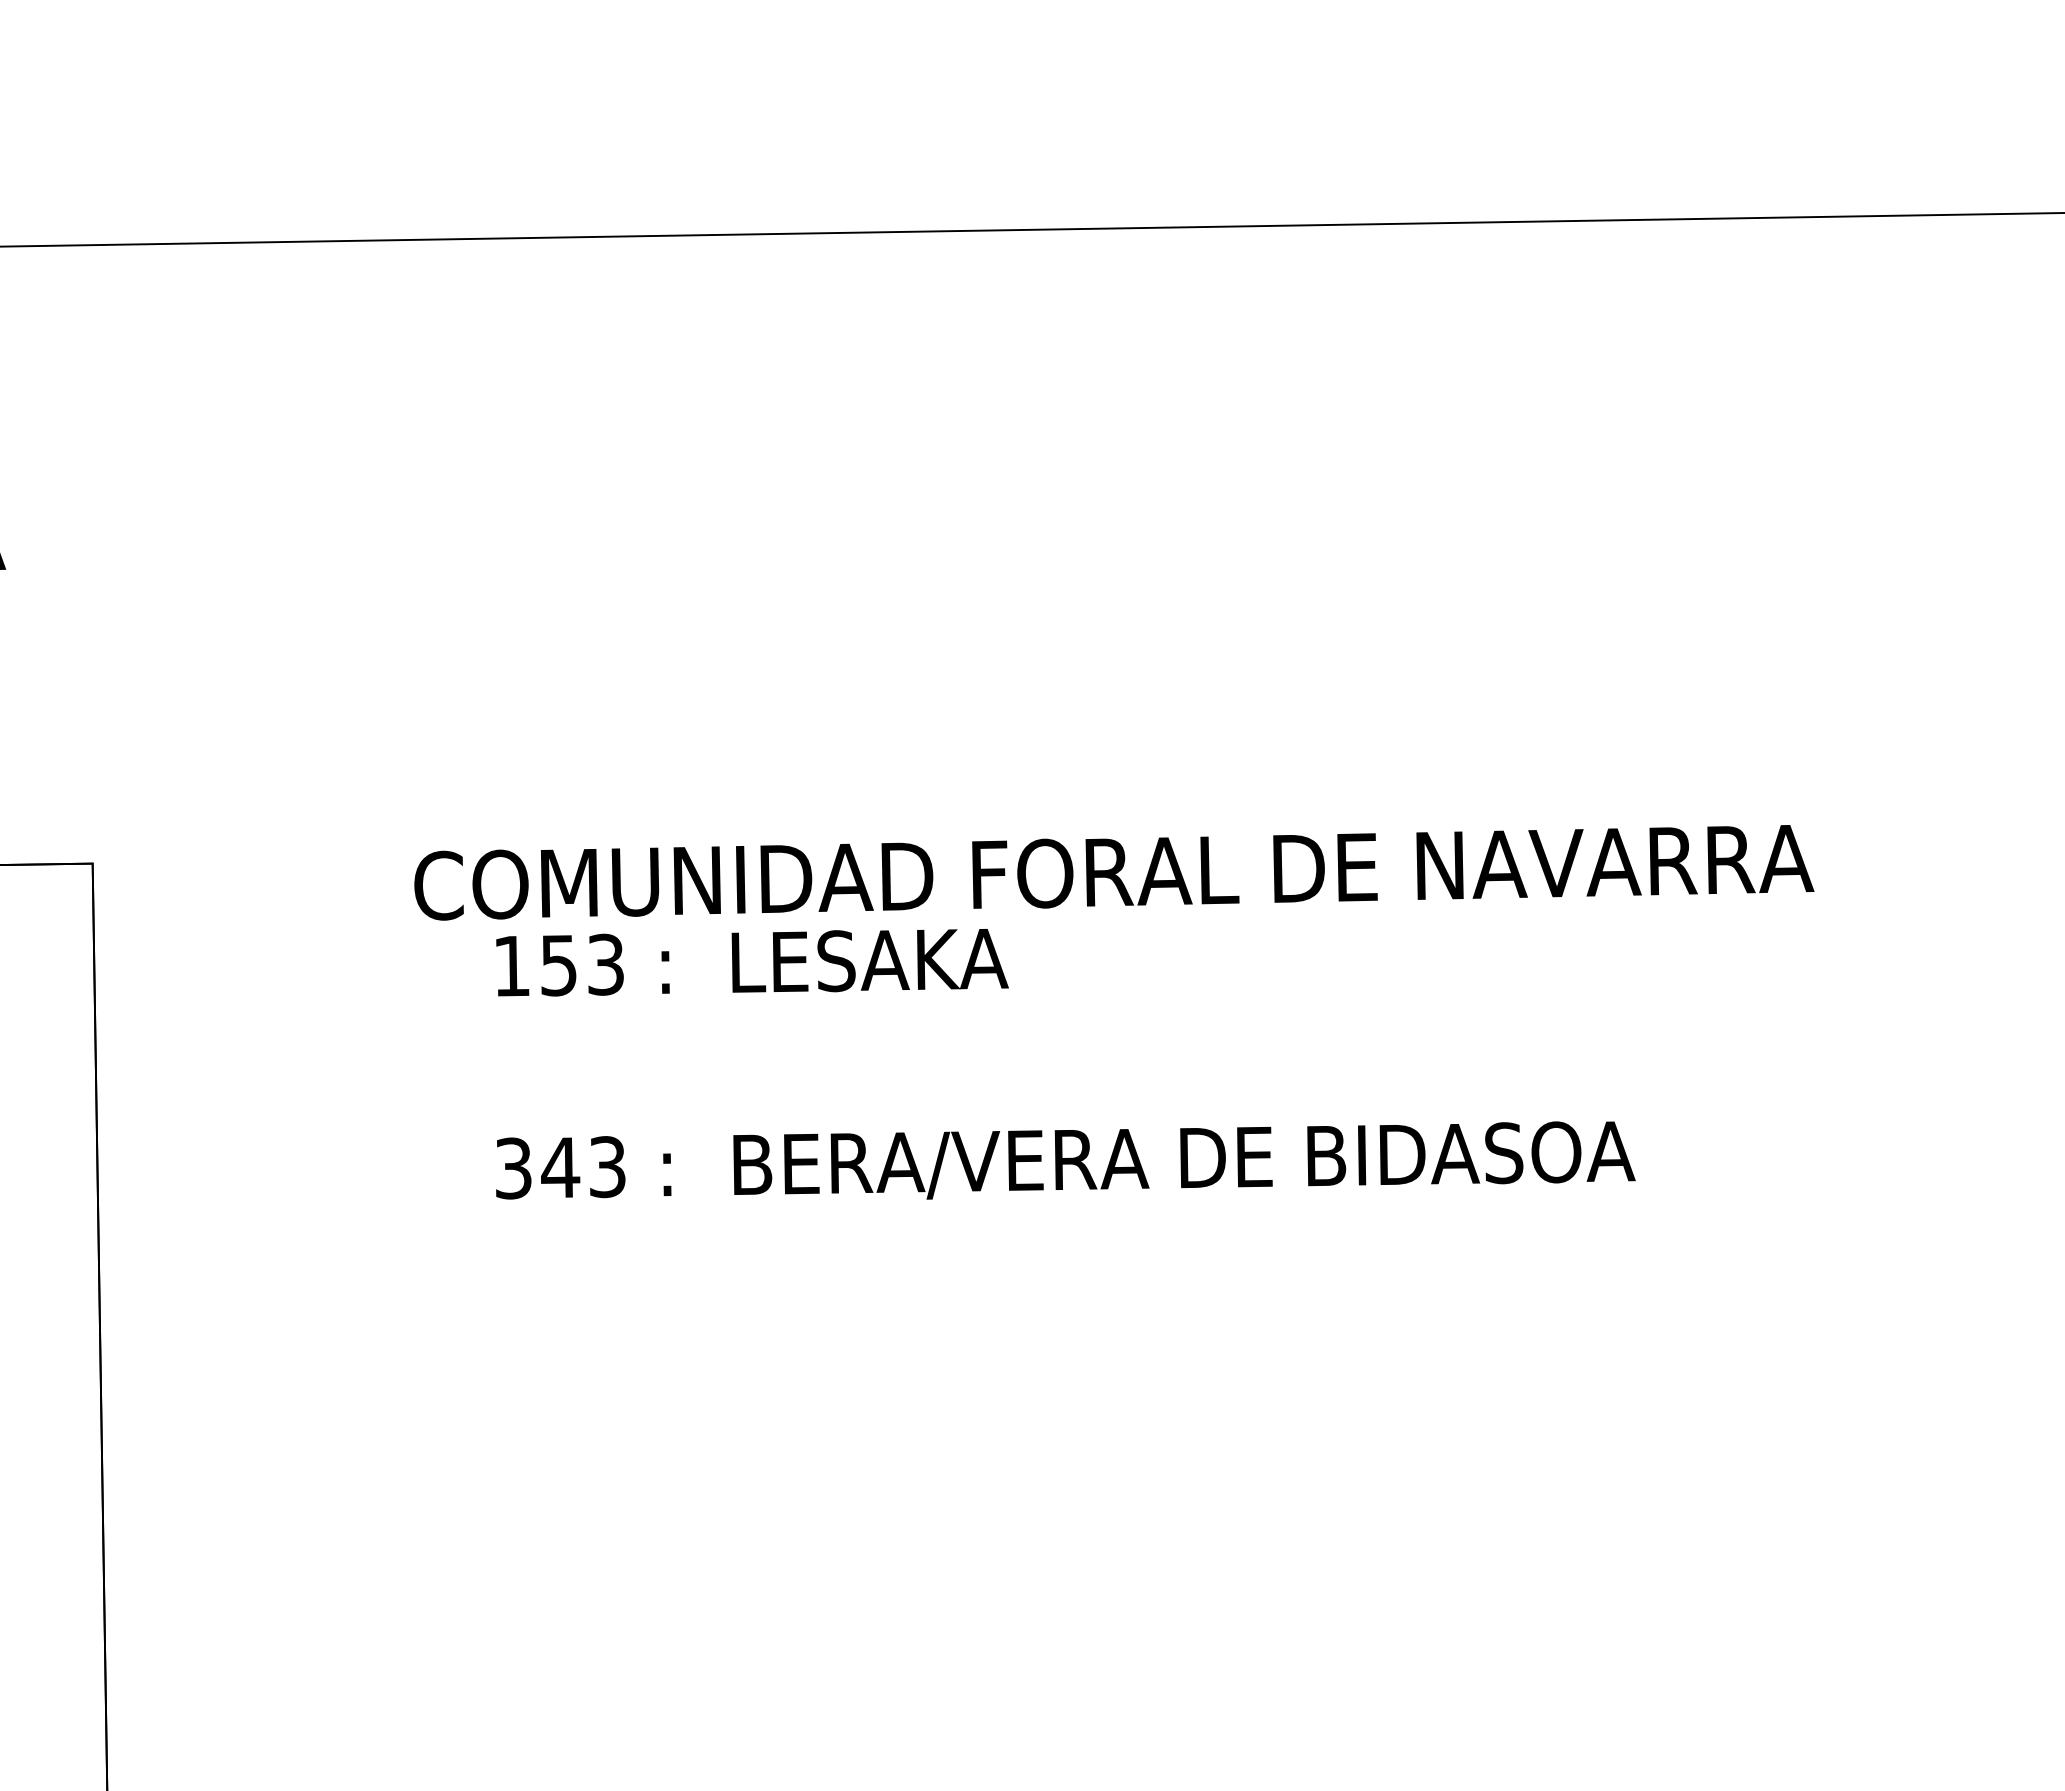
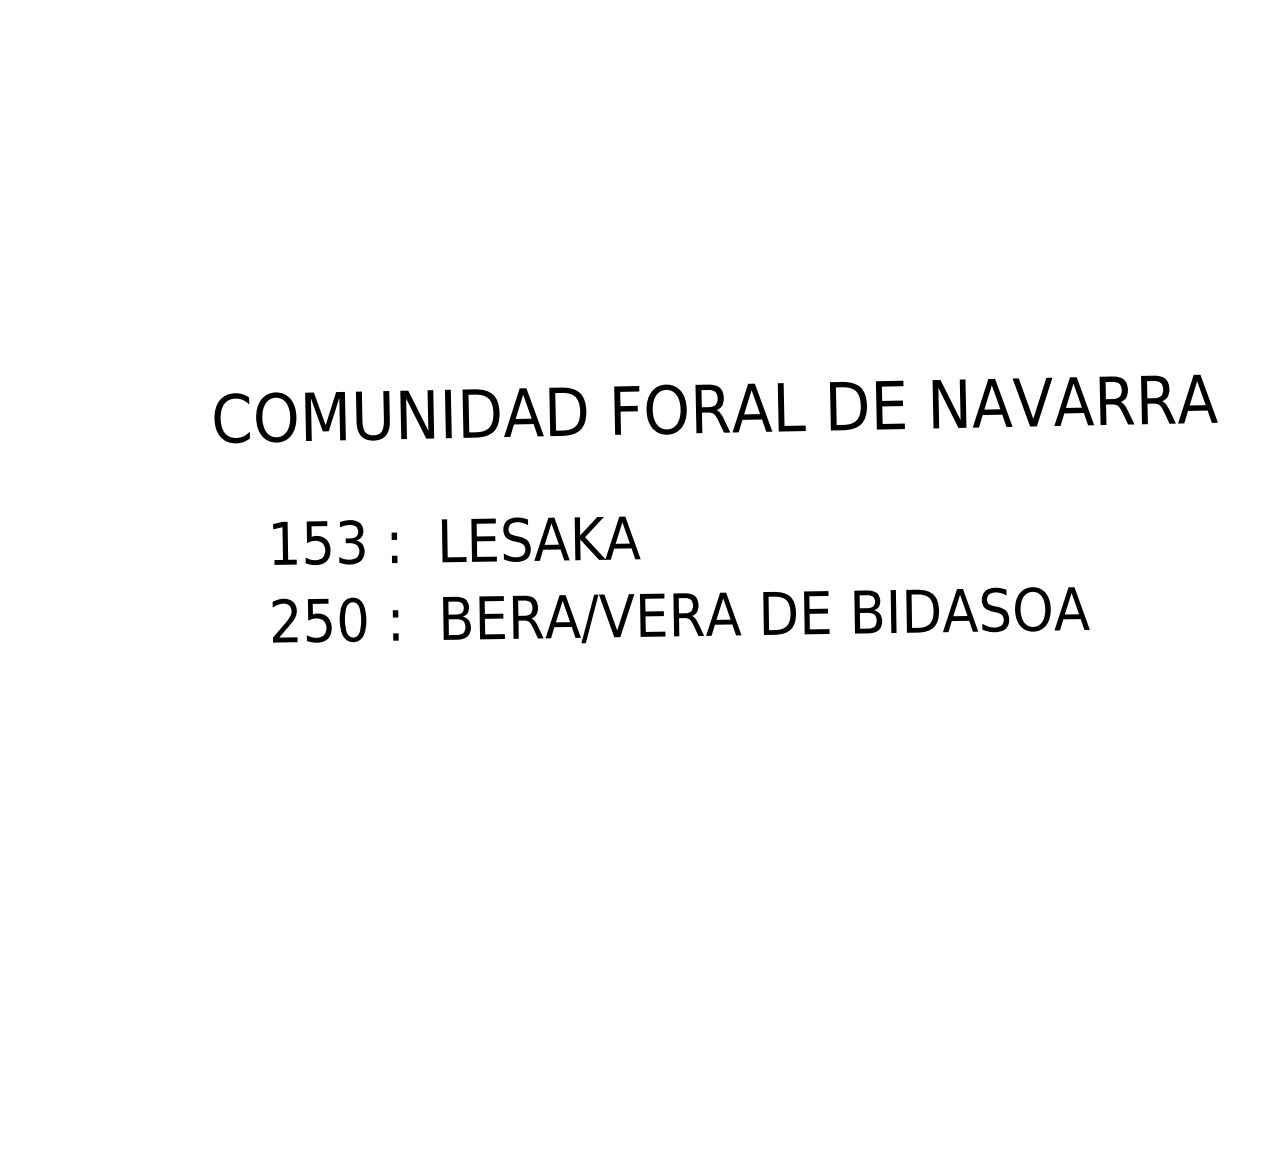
text: (752, 962) -> (456, 540), moved
text: (560, 1167) -> (319, 620), 343 -> 250

